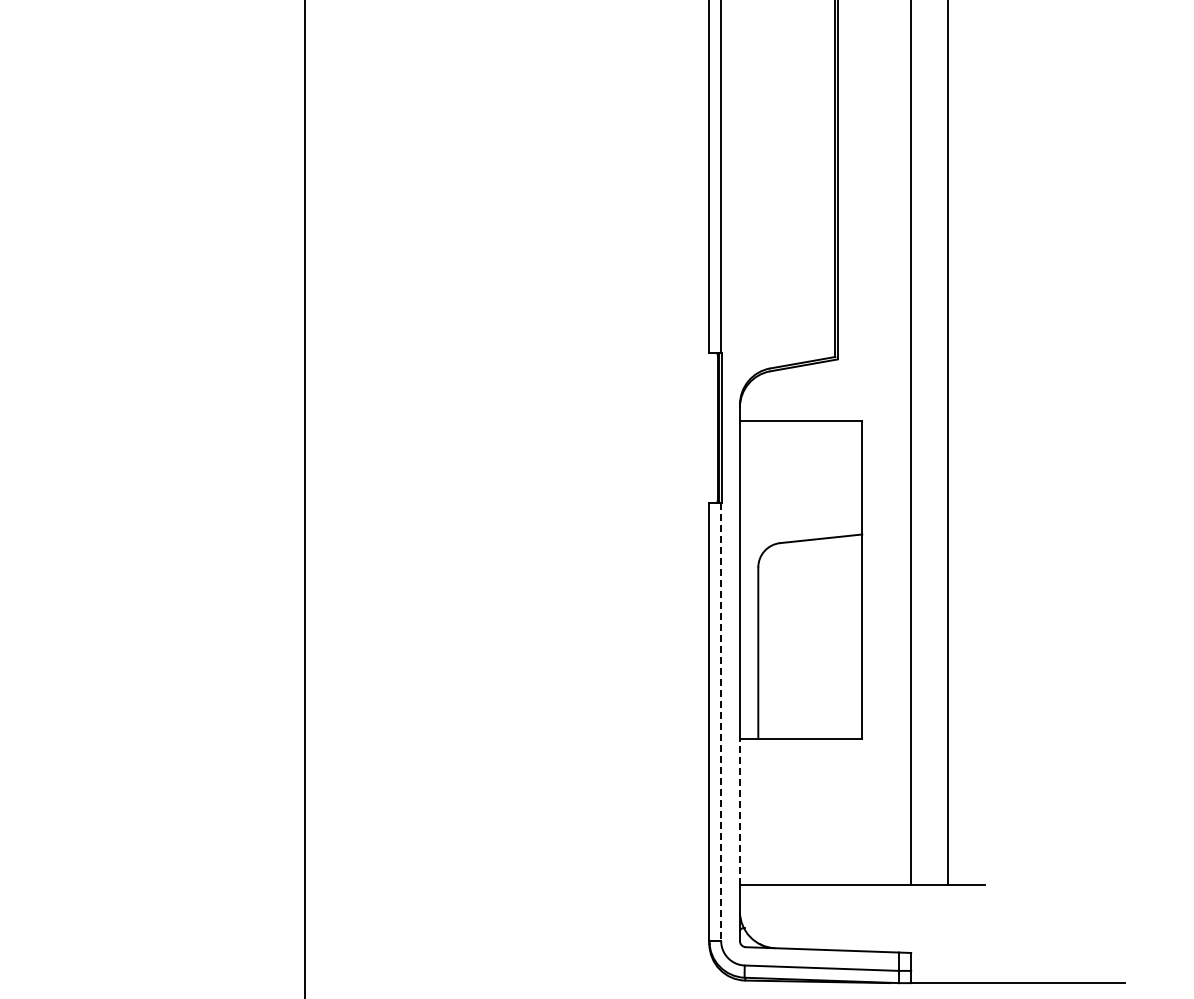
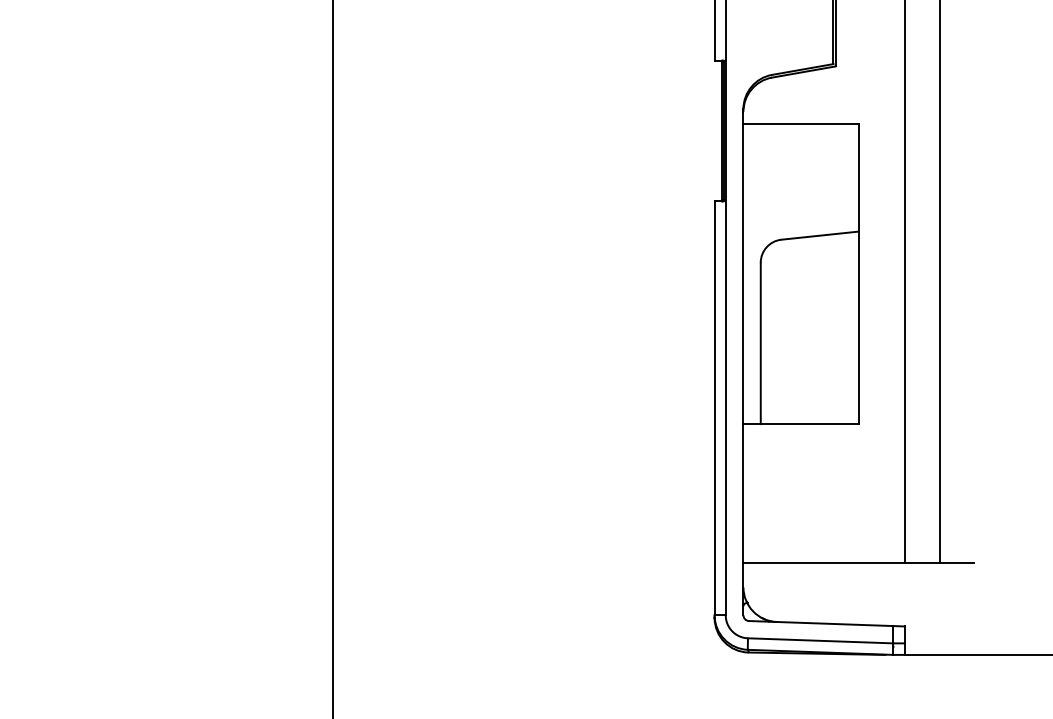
line: (721, 722) -> (726, 408), dashed -> solid
line: (739, 811) -> (743, 492), dashed -> solid

